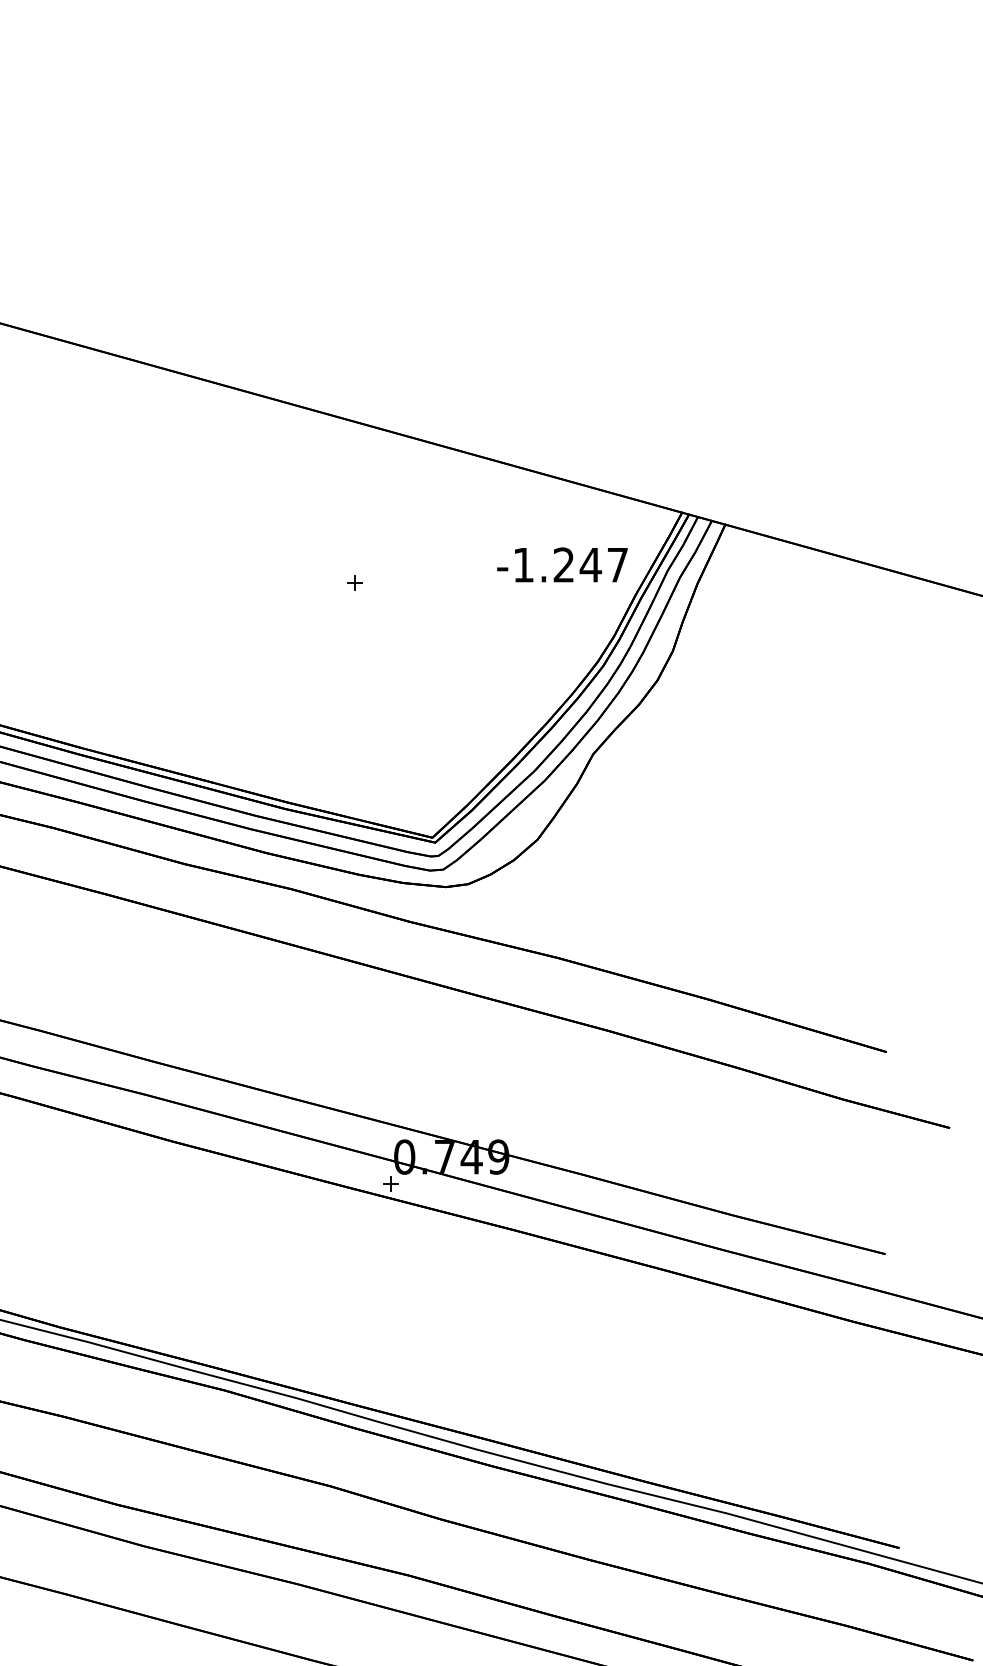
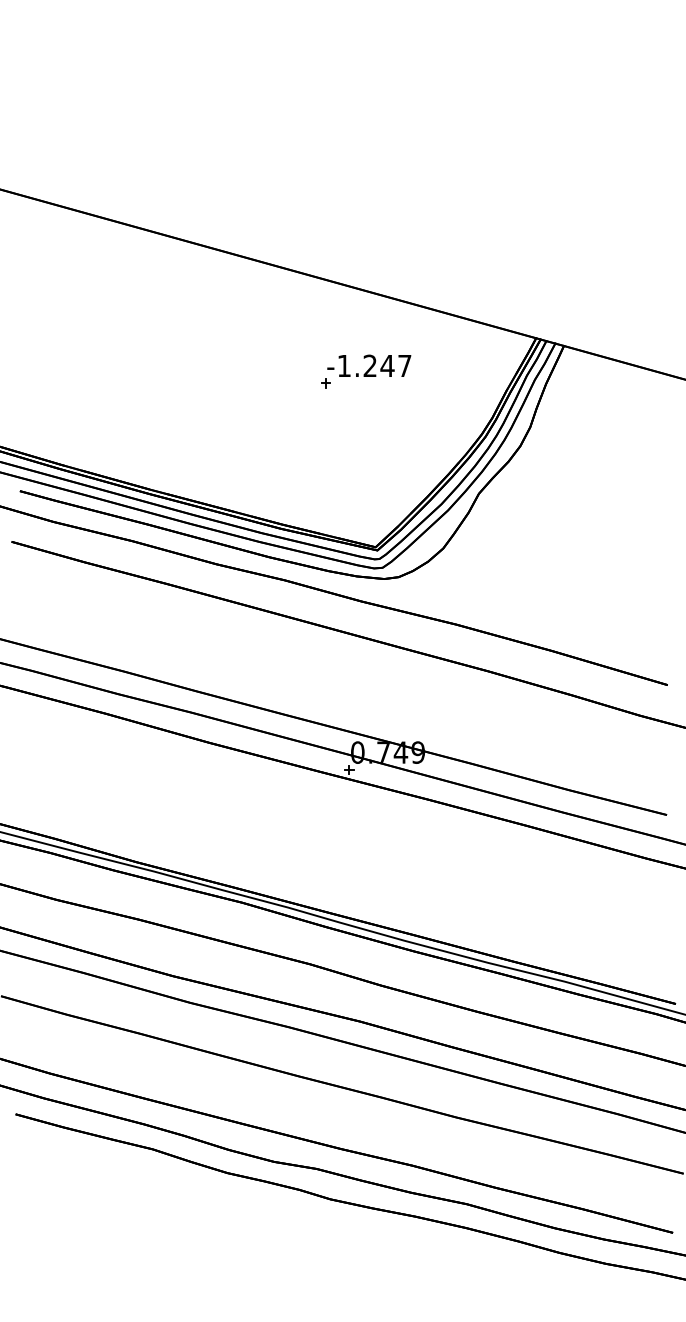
text: (562, 564) -> (369, 365), moved

